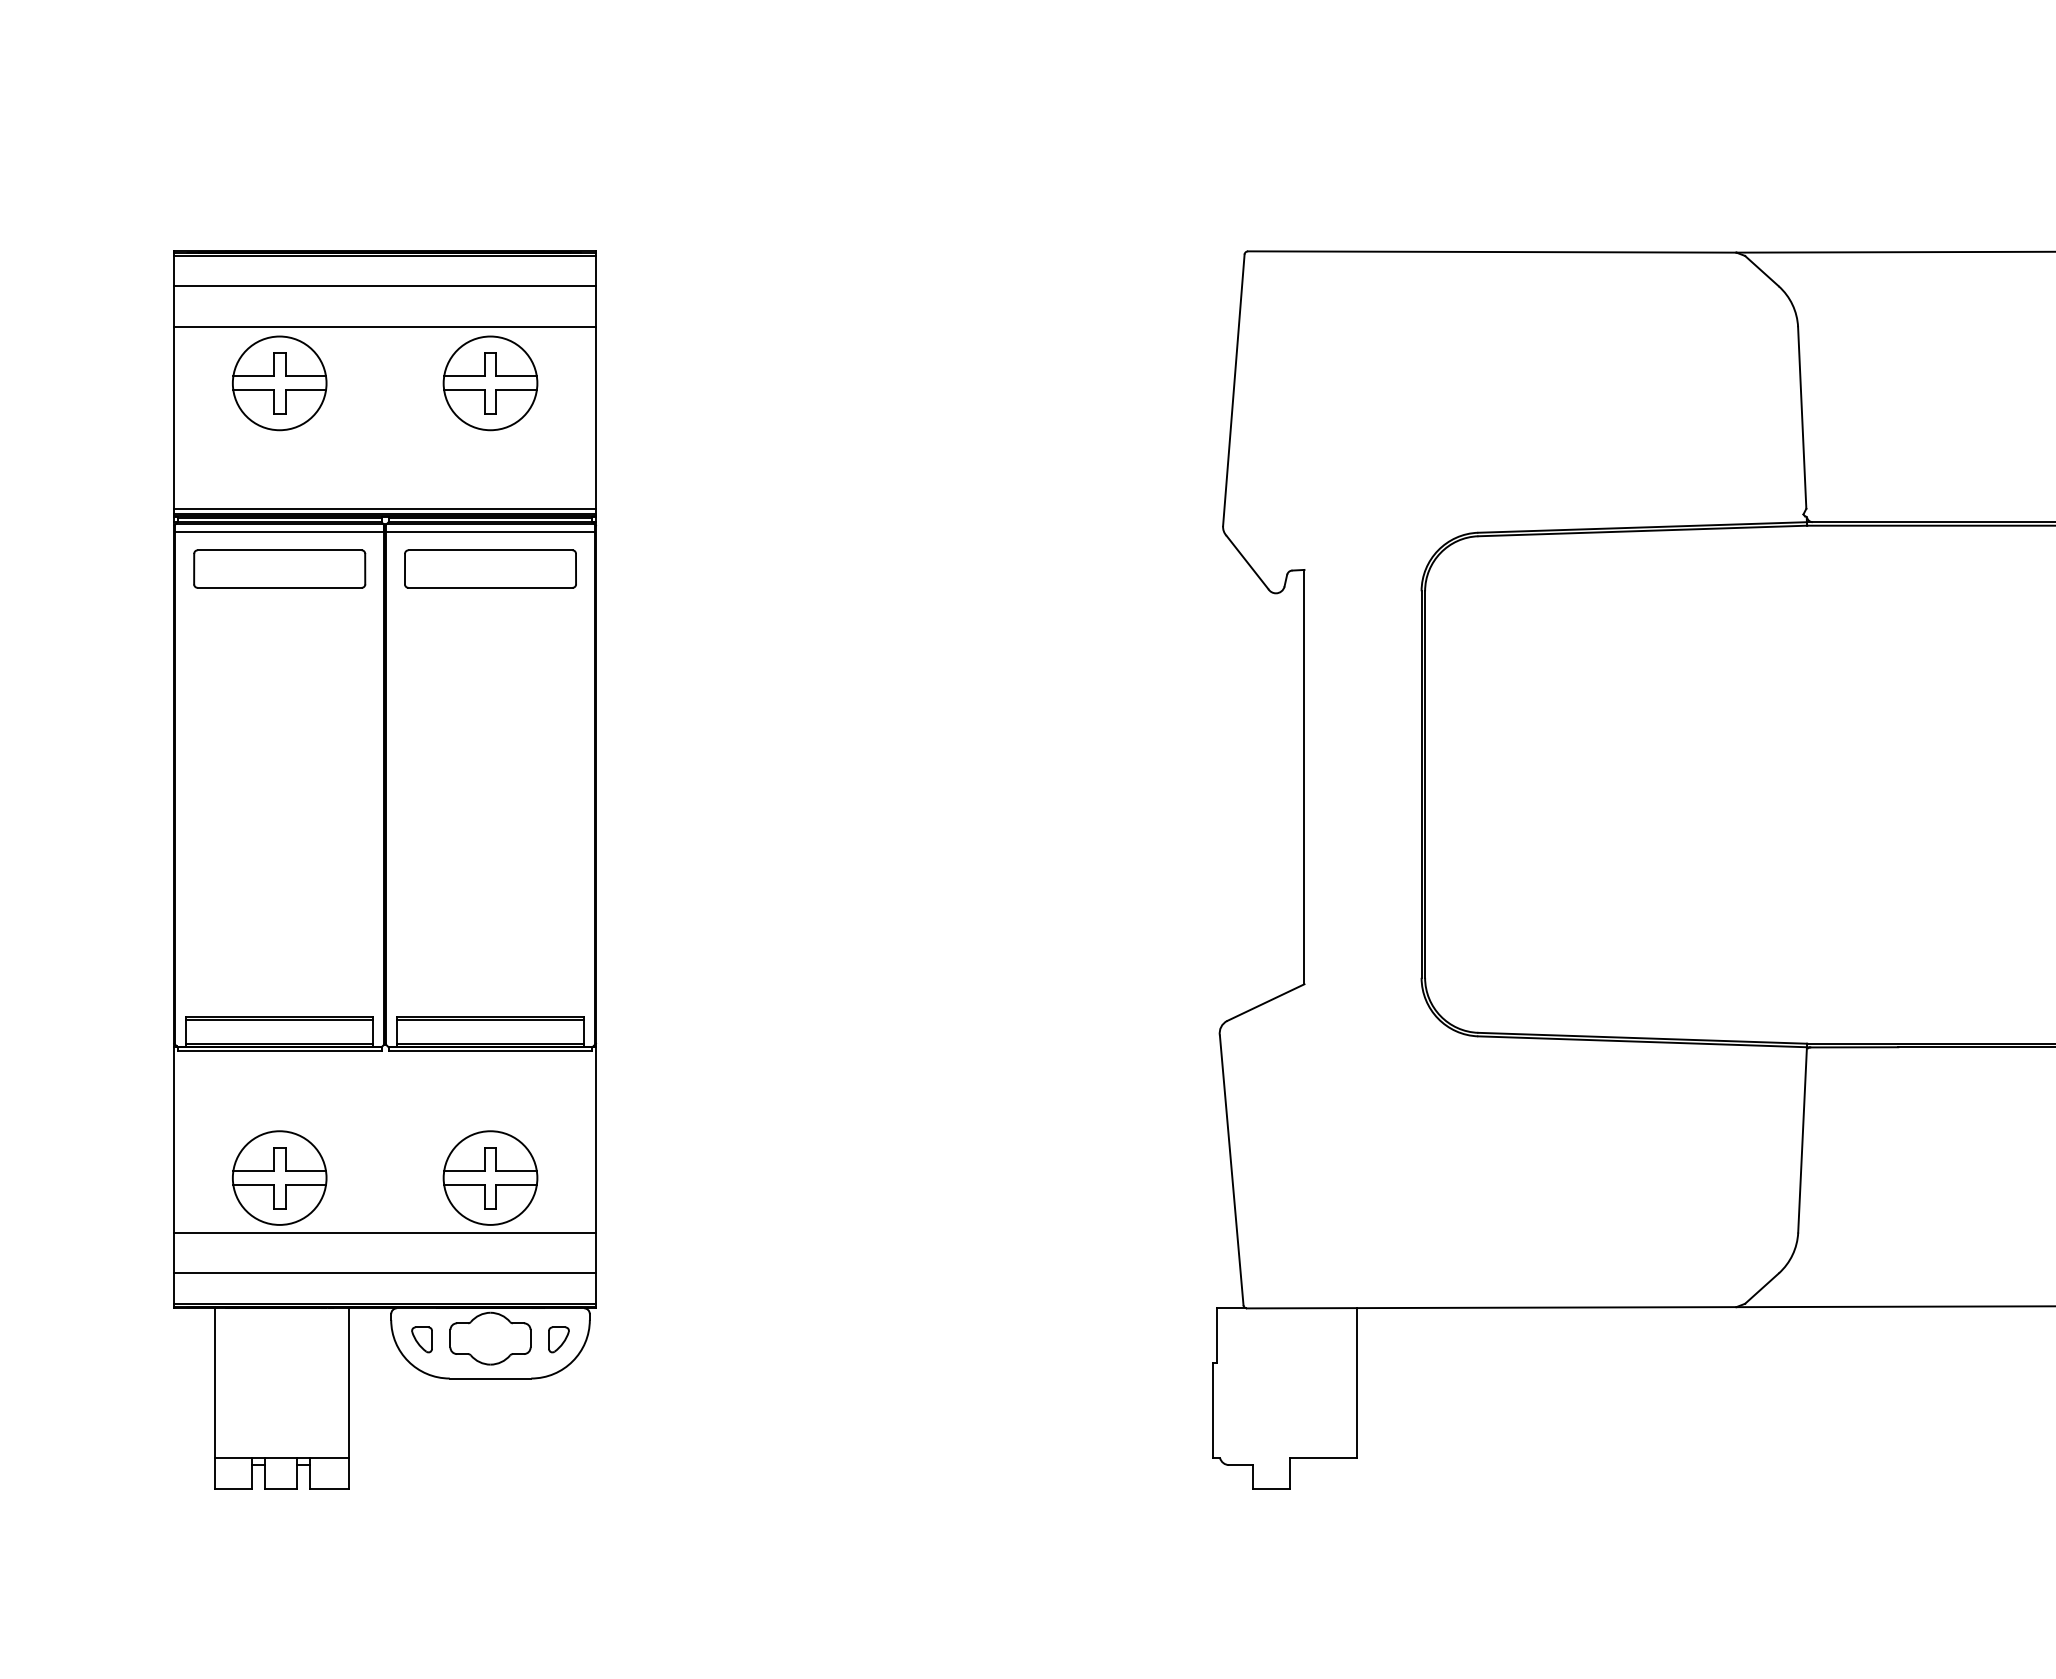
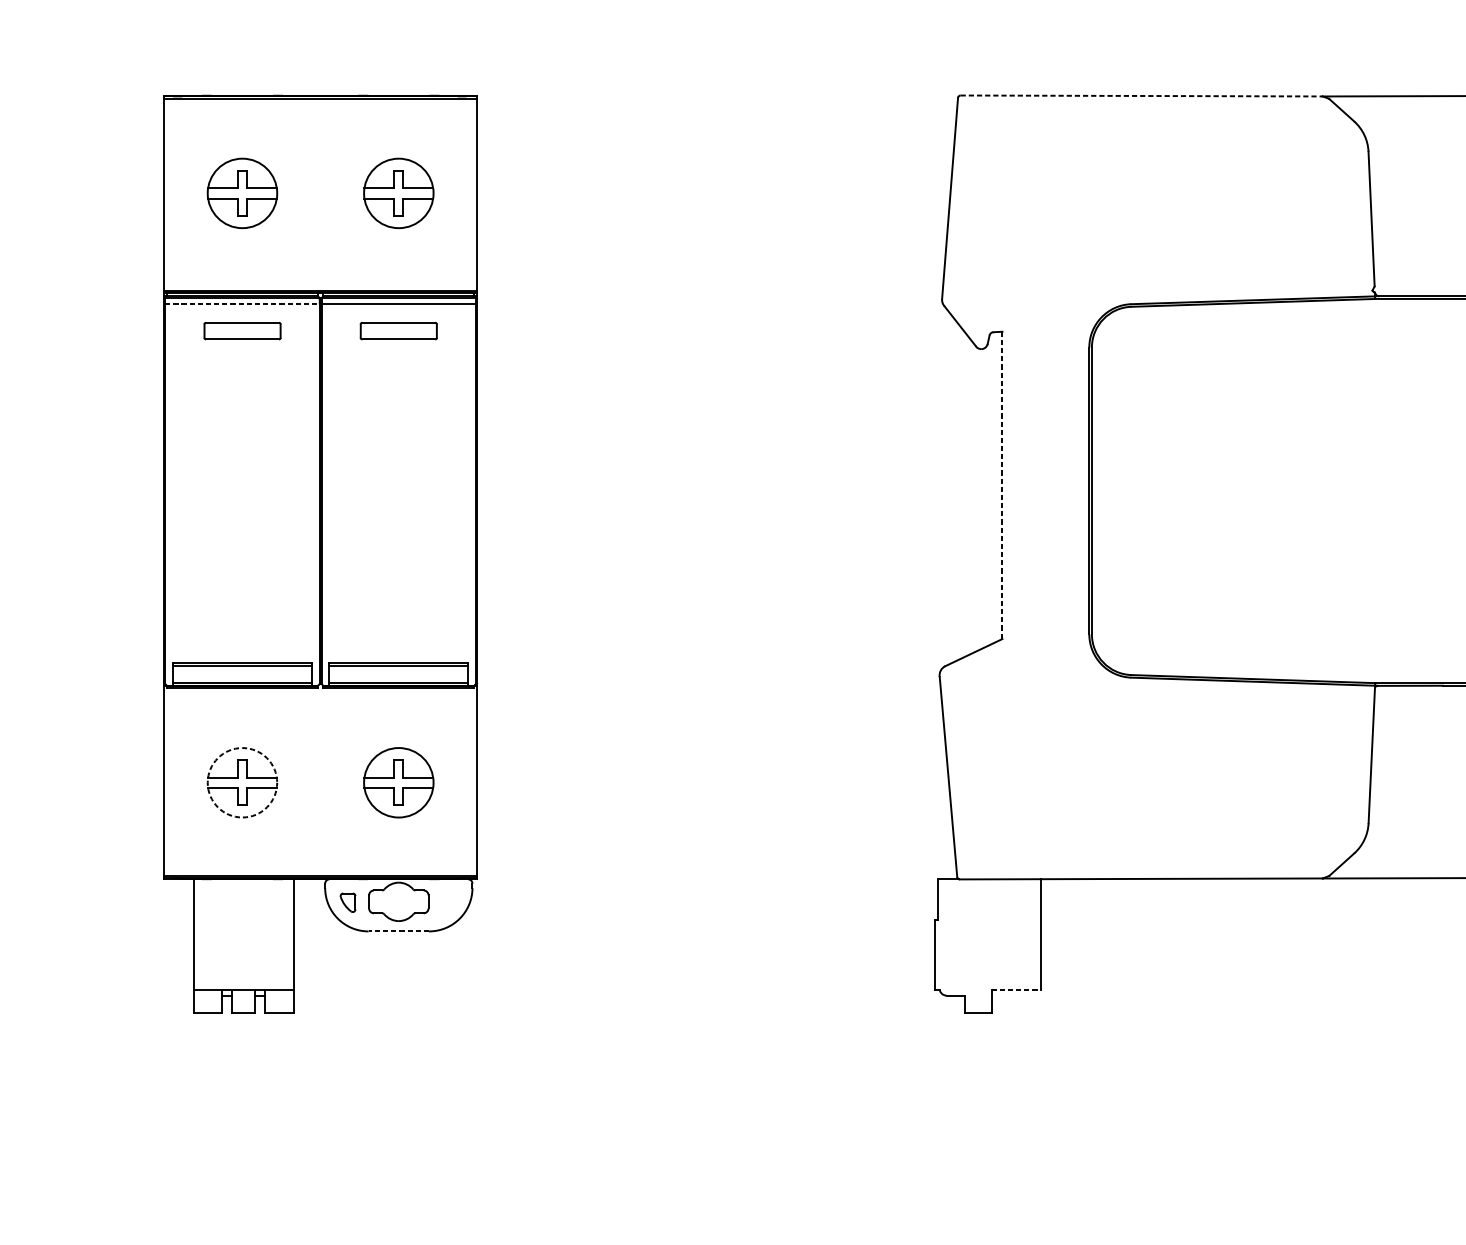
line: (1492, 252) -> (1141, 96), solid -> dashed
line: (384, 286) -> (320, 121), removed
line: (384, 327) -> (320, 151), removed
line: (384, 508) -> (320, 286), removed
line: (280, 531) -> (243, 303), solid -> dashed
part: (279, 568) -> (242, 330), size x0.6
part: (490, 568) -> (398, 330), size x0.6
line: (1304, 777) -> (1002, 485), solid -> dashed
circle: (279, 1177) -> (242, 782), solid -> dashed
line: (384, 1232) -> (320, 823), removed
line: (384, 1273) -> (320, 853), removed
part: (558, 1339) -> (449, 902), removed
line: (490, 1378) -> (398, 931), solid -> dashed
line: (1323, 1458) -> (1016, 990), solid -> dashed

